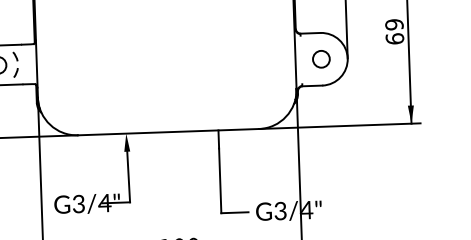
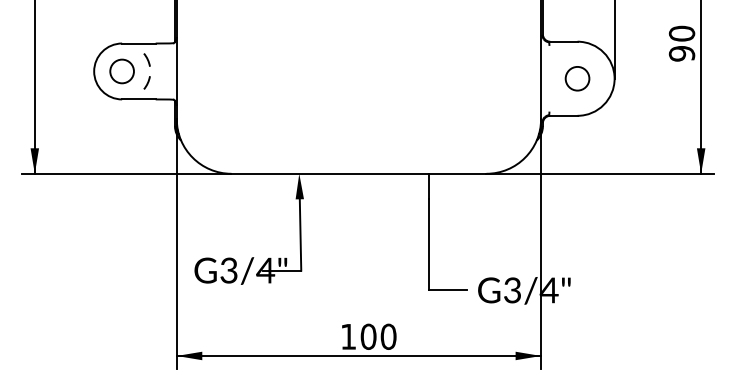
text: (394, 31) -> (681, 43), 69 -> 90

